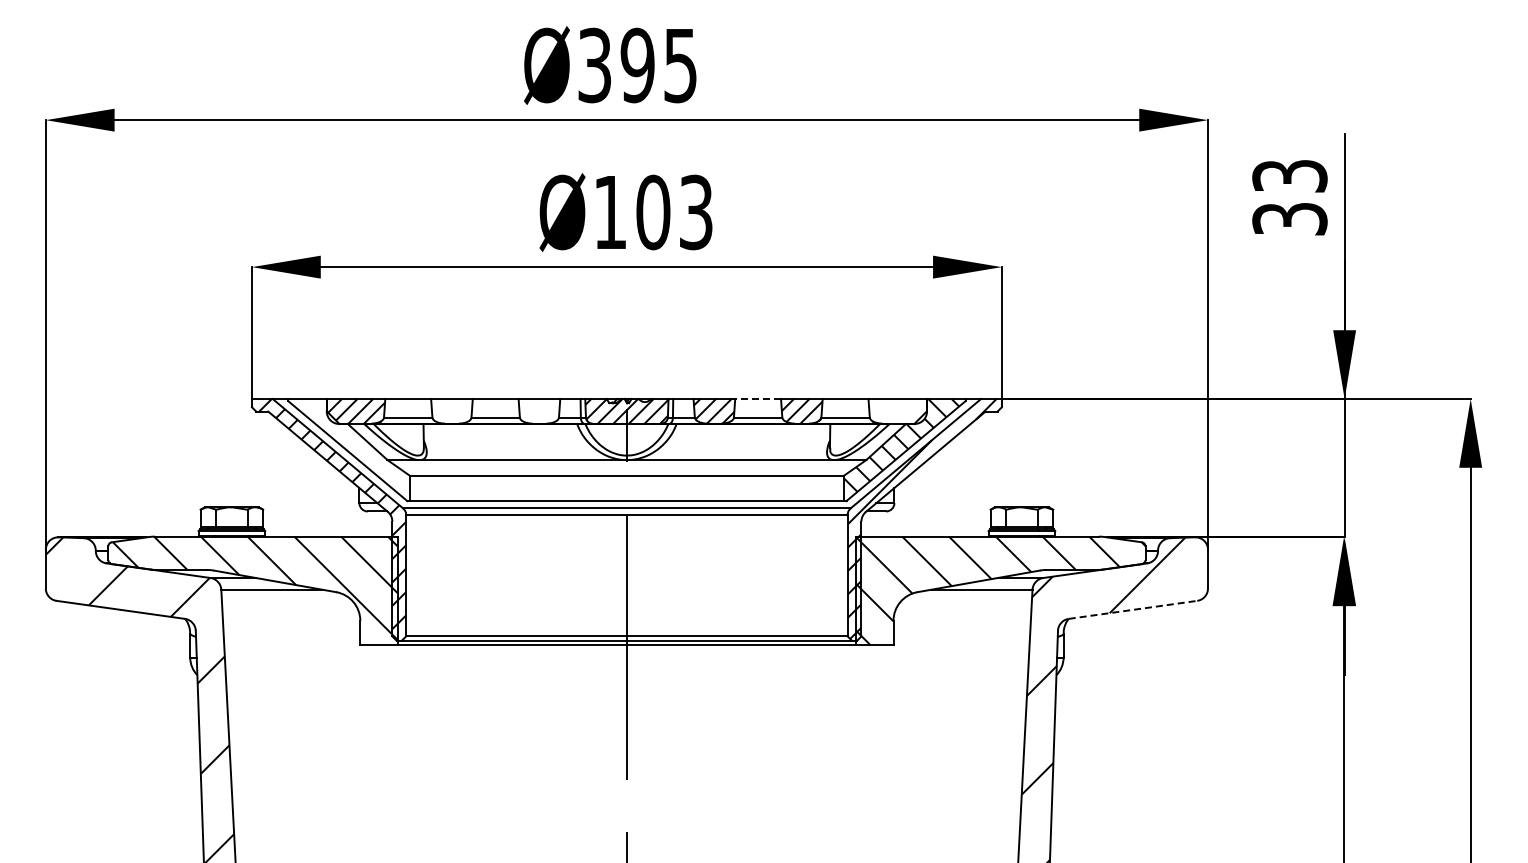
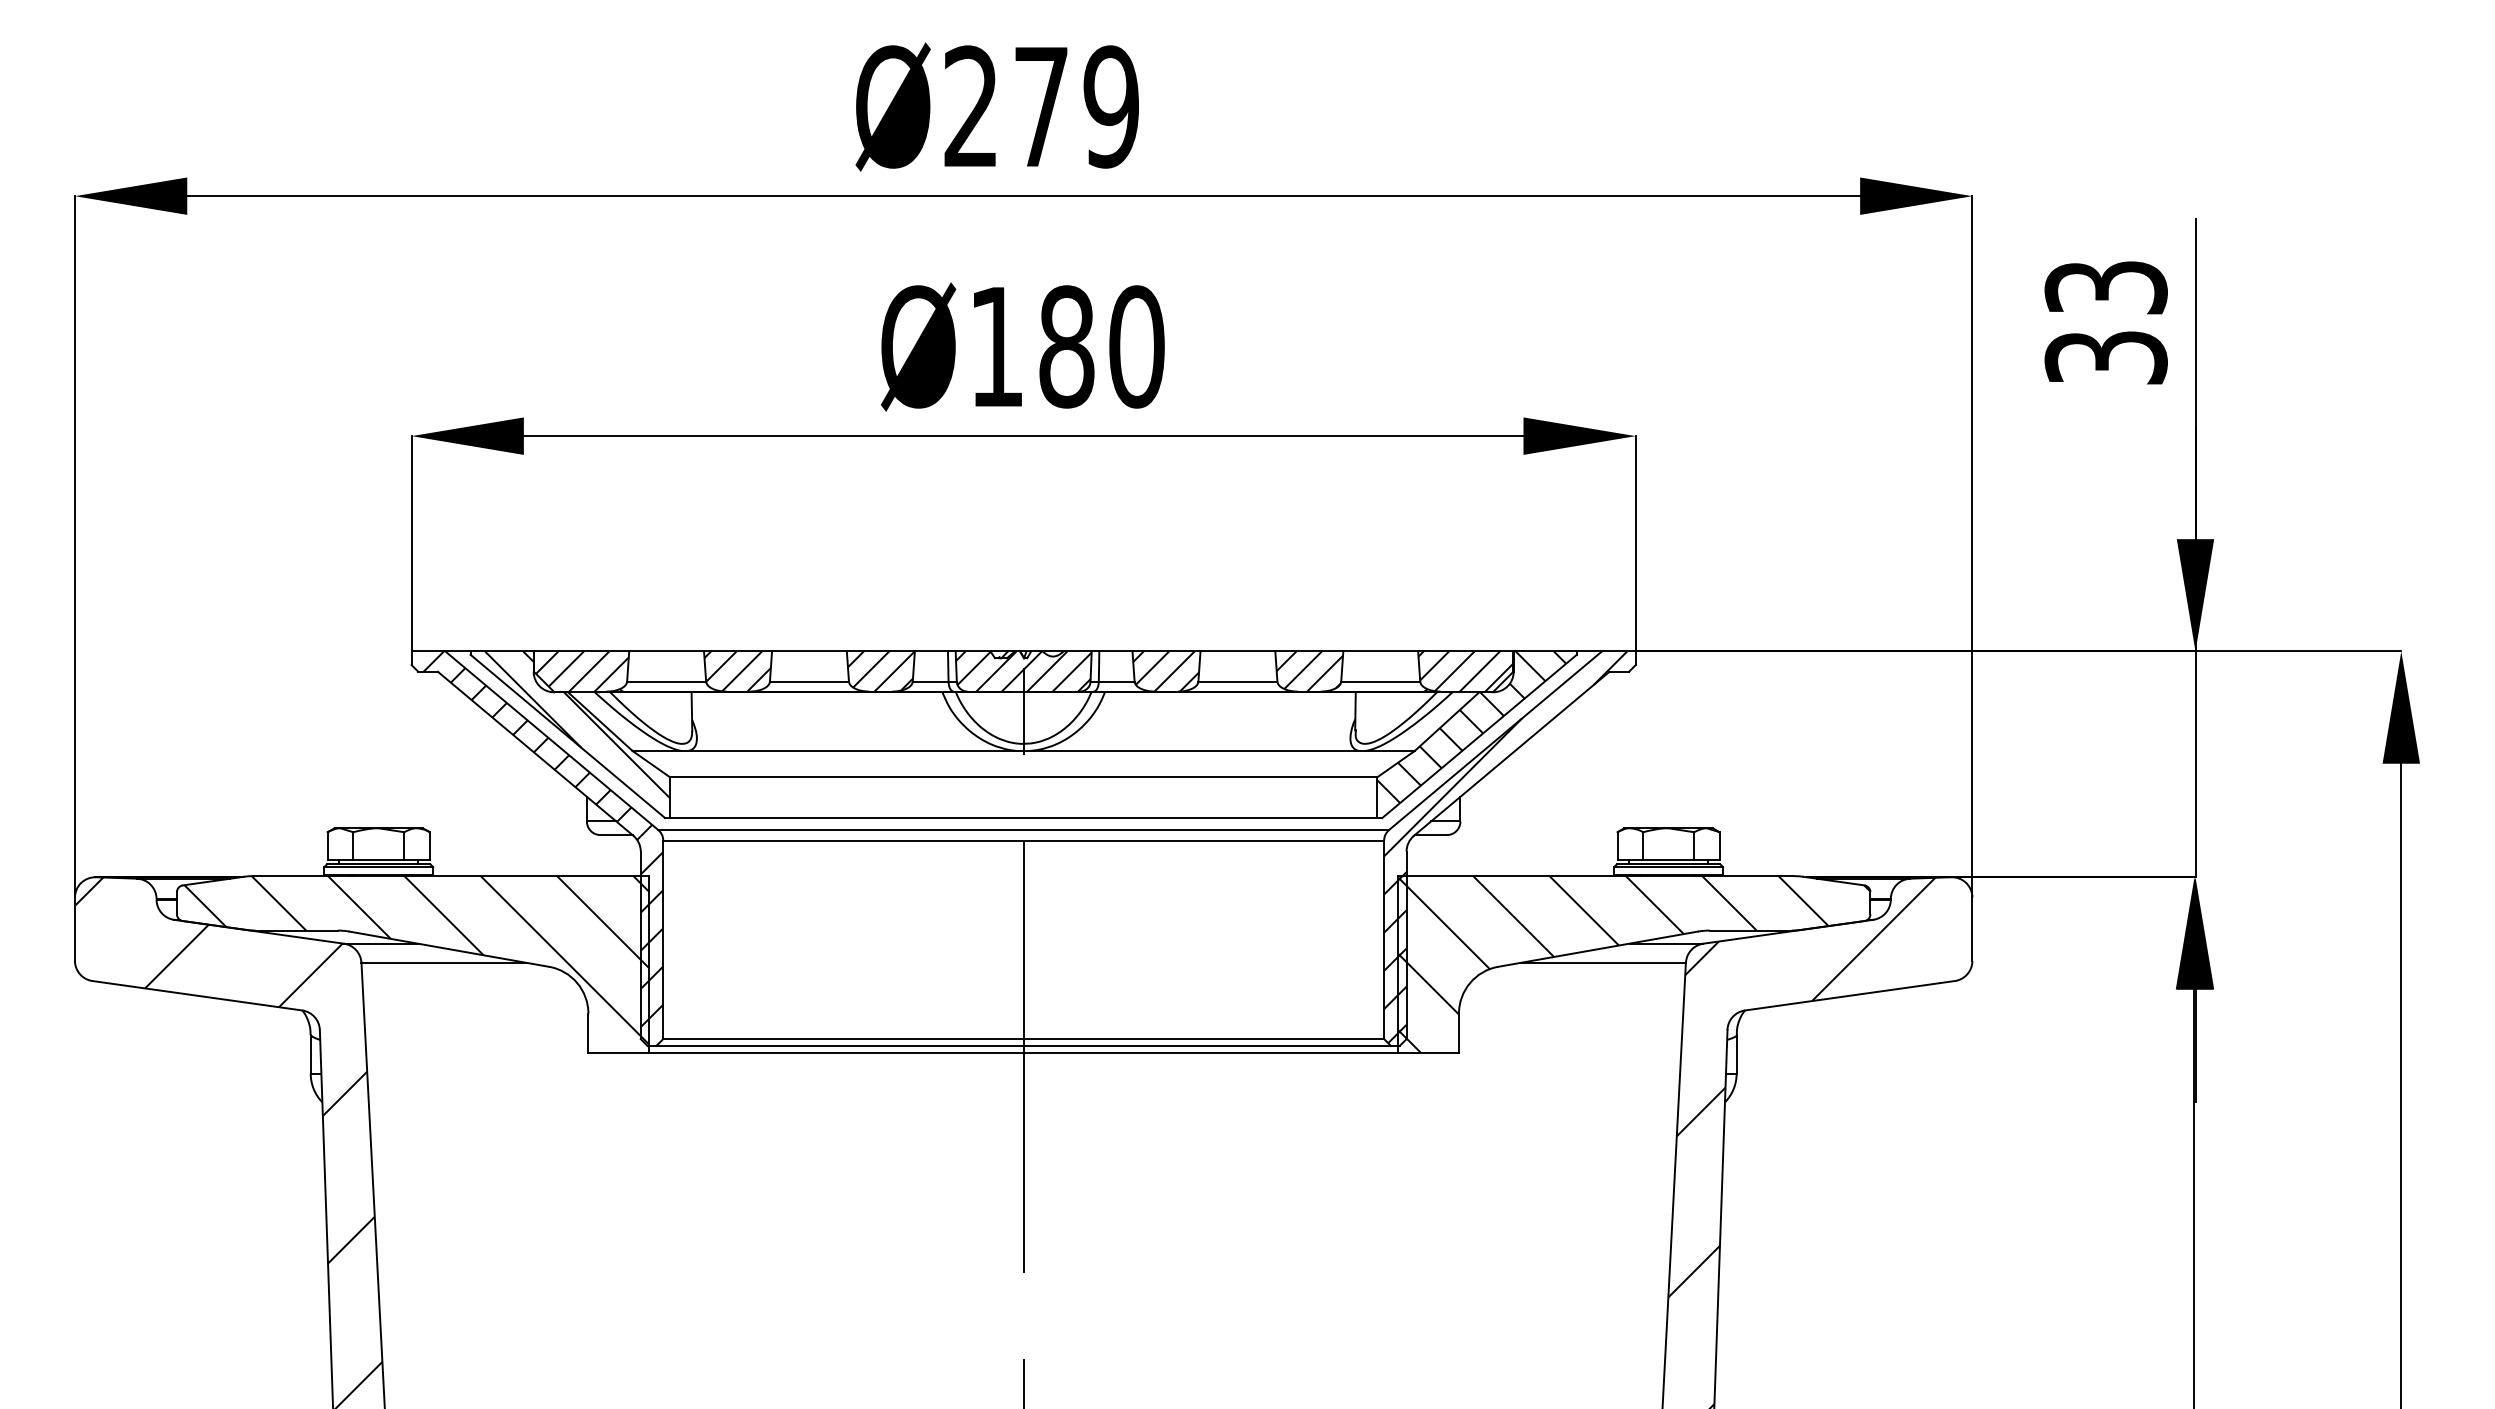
text: (637, 65) -> (1040, 106), Ø395 -> Ø279
text: (674, 212) -> (1101, 346), Ø103 -> Ø180
line: (758, 399) -> (1238, 652), dashed -> solid
hatch: (451, 411) -> (737, 671), added
hatch: (539, 411) -> (880, 671), added
hatch: (897, 411) -> (1465, 671), added
hatch: (353, 443) -> (577, 724), added
line: (1133, 609) -> (1850, 995), dashed -> solid

